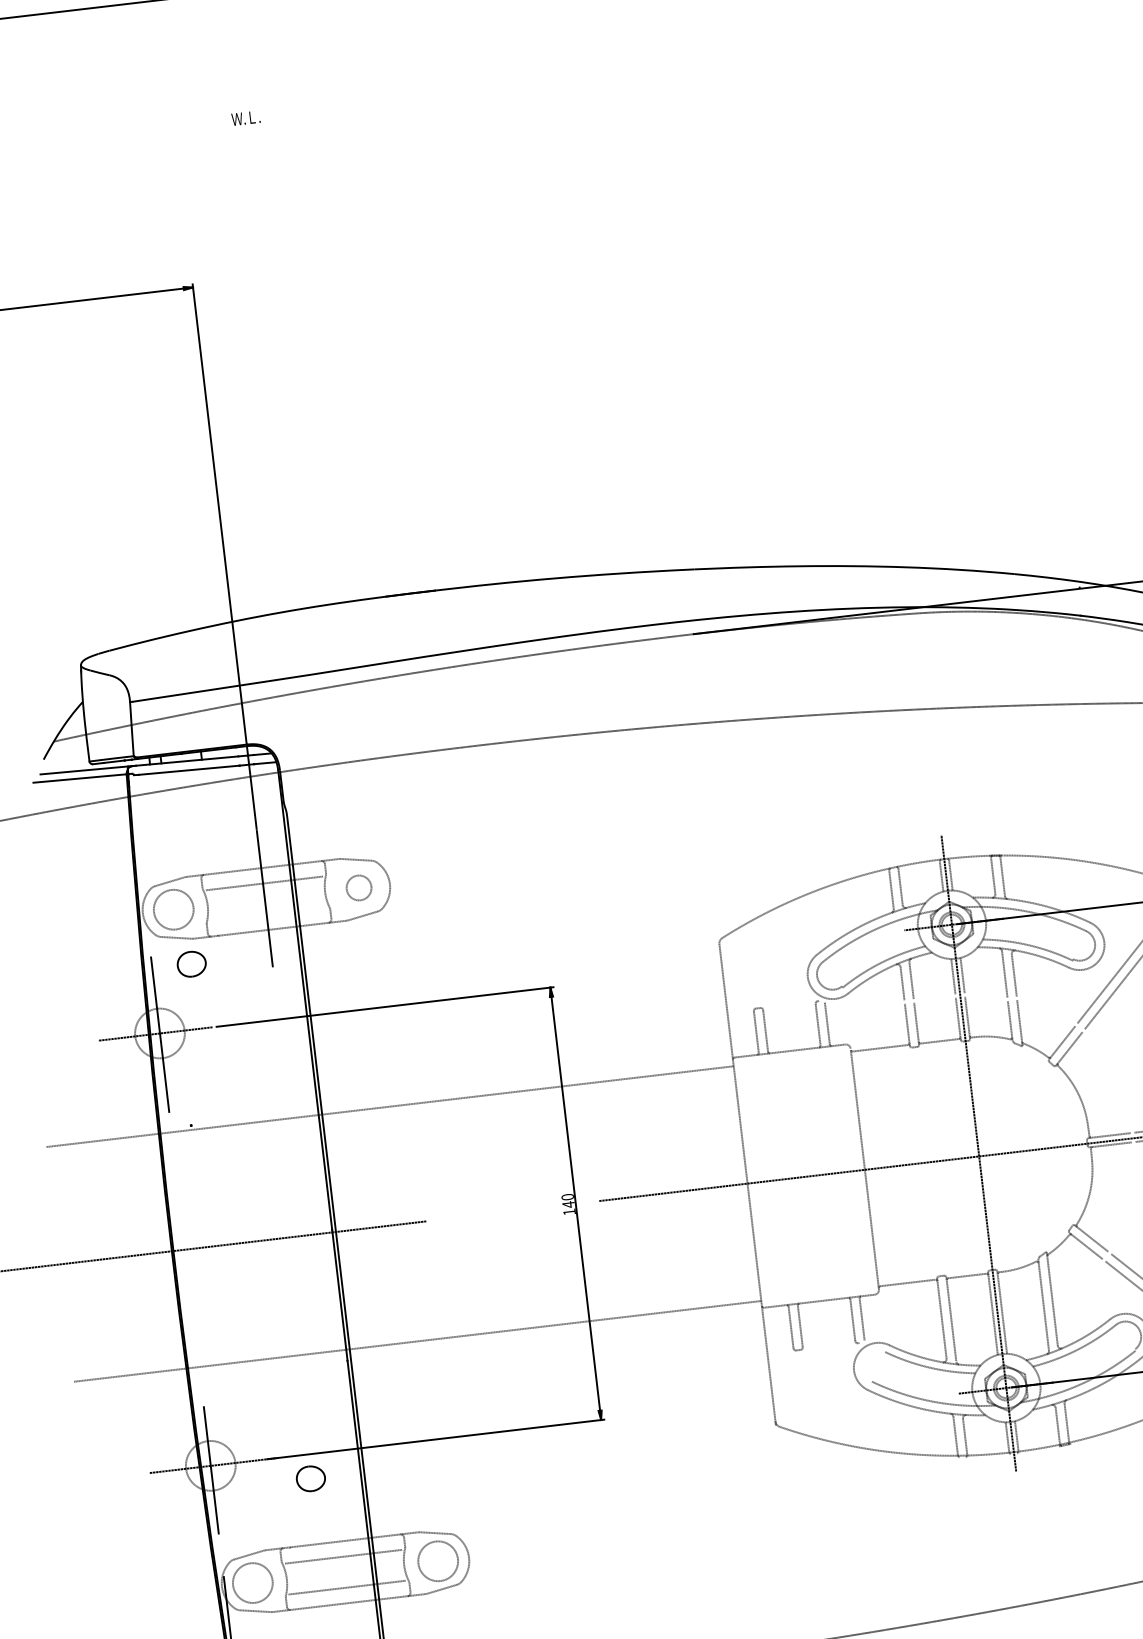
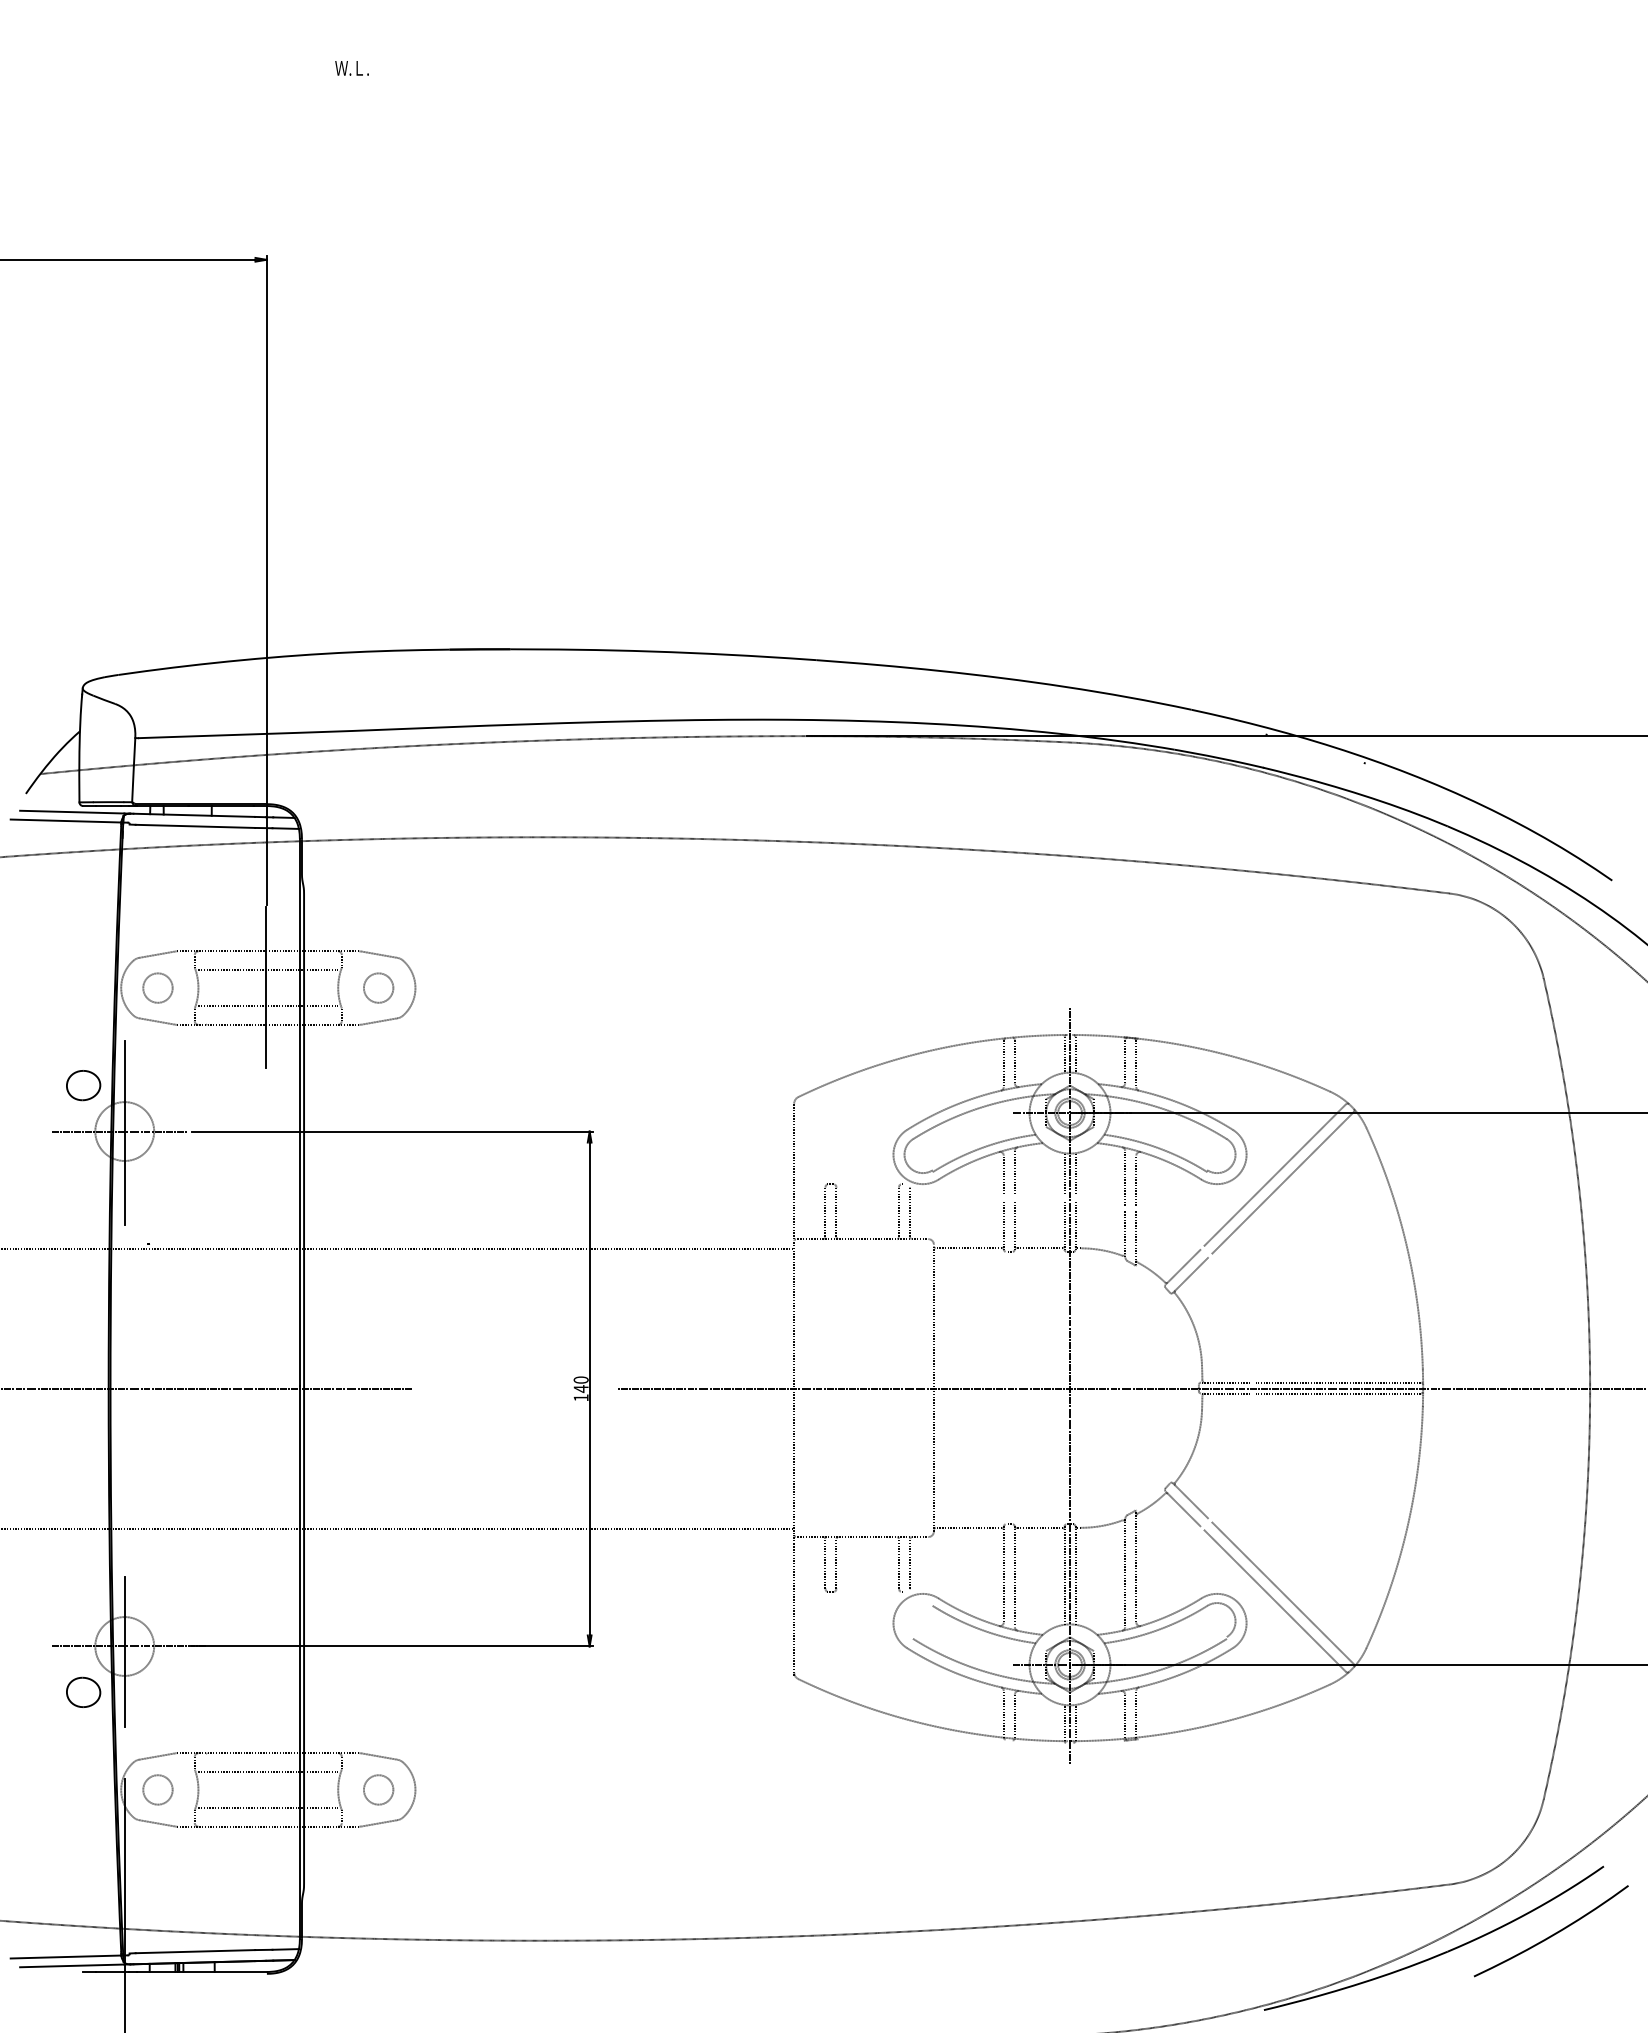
circle: (173, 909) -> (157, 987), size x0.62
line: (268, 914) -> (268, 1006), added
part: (191, 964) -> (83, 1085), moved
part: (310, 1477) -> (83, 1691), moved
circle: (437, 1560) -> (378, 1789), size x0.62
circle: (252, 1582) -> (157, 1789), size x0.62

